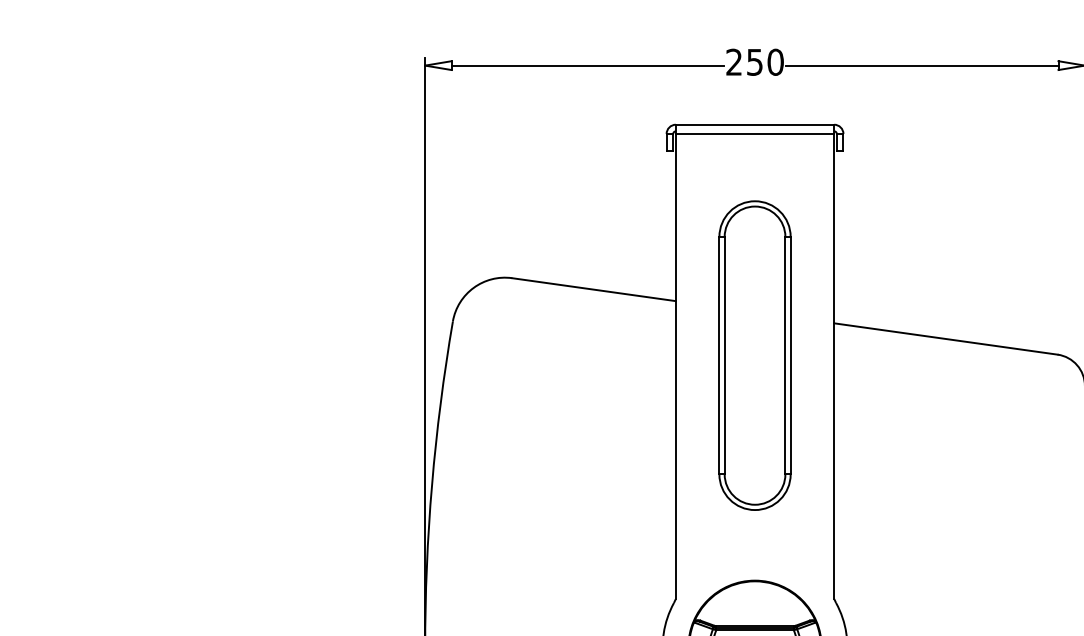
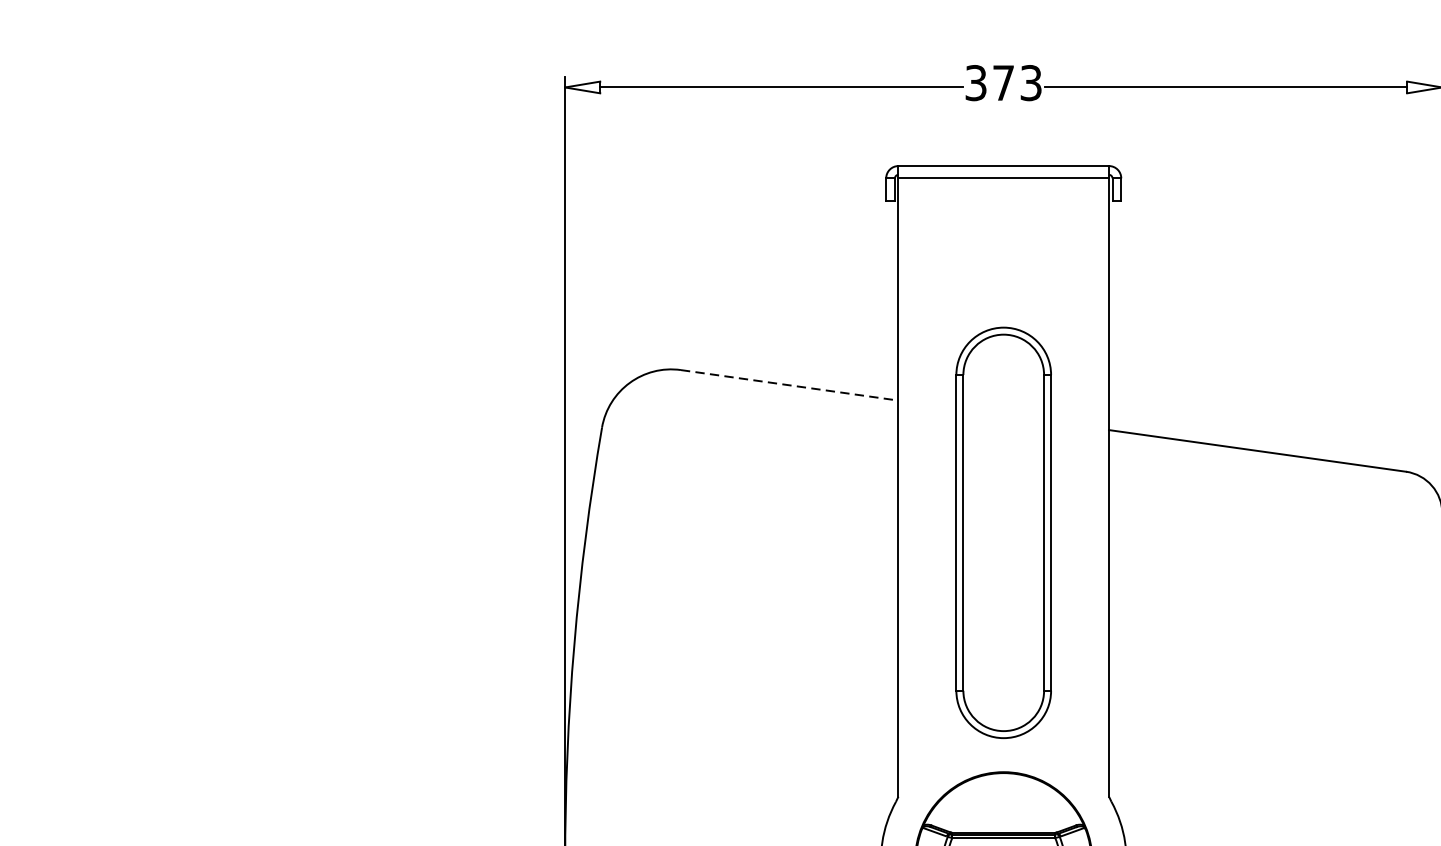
text: (754, 61) -> (1003, 81), 250 -> 373
line: (594, 289) -> (790, 385), solid -> dashed
part: (754, 355) -> (1003, 532), moved

